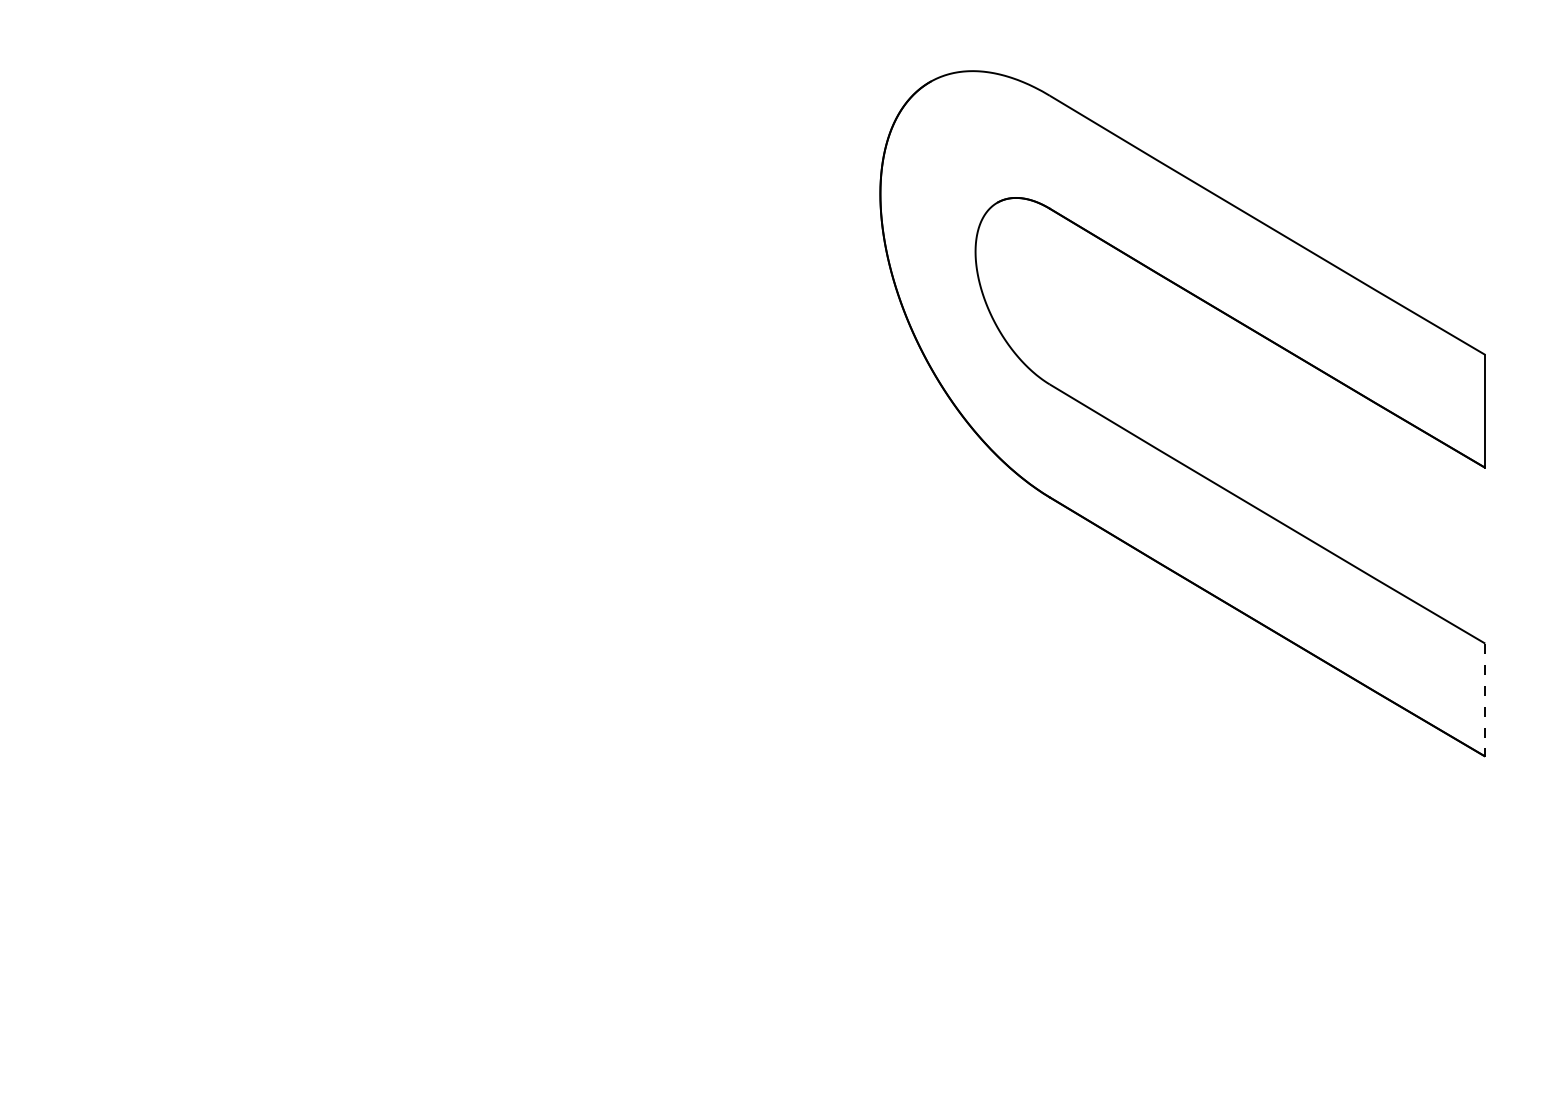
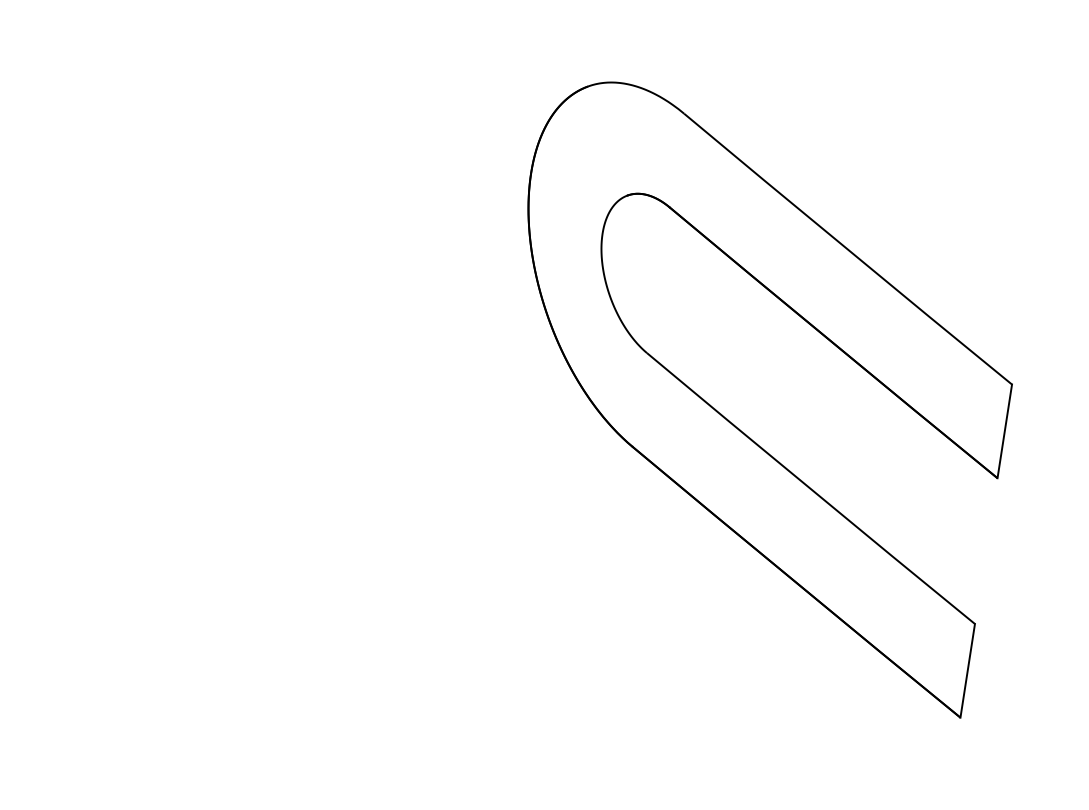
line: (1485, 700) -> (967, 671), dashed -> solid

